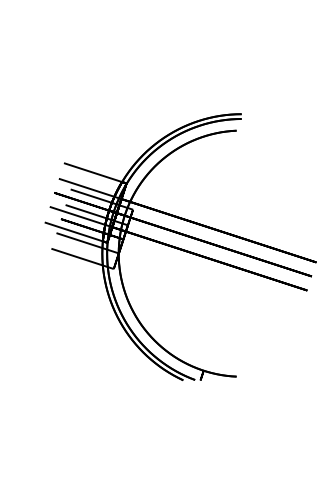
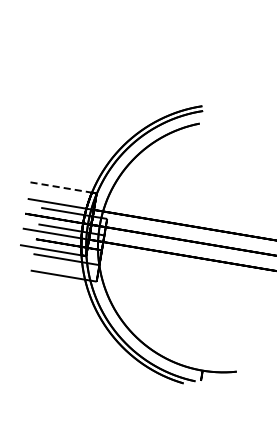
line: (95, 173) -> (63, 188), solid -> dashed

